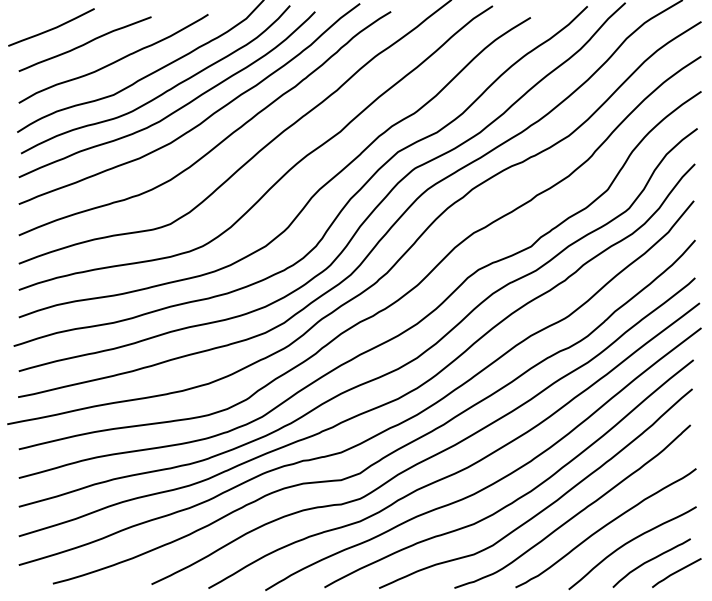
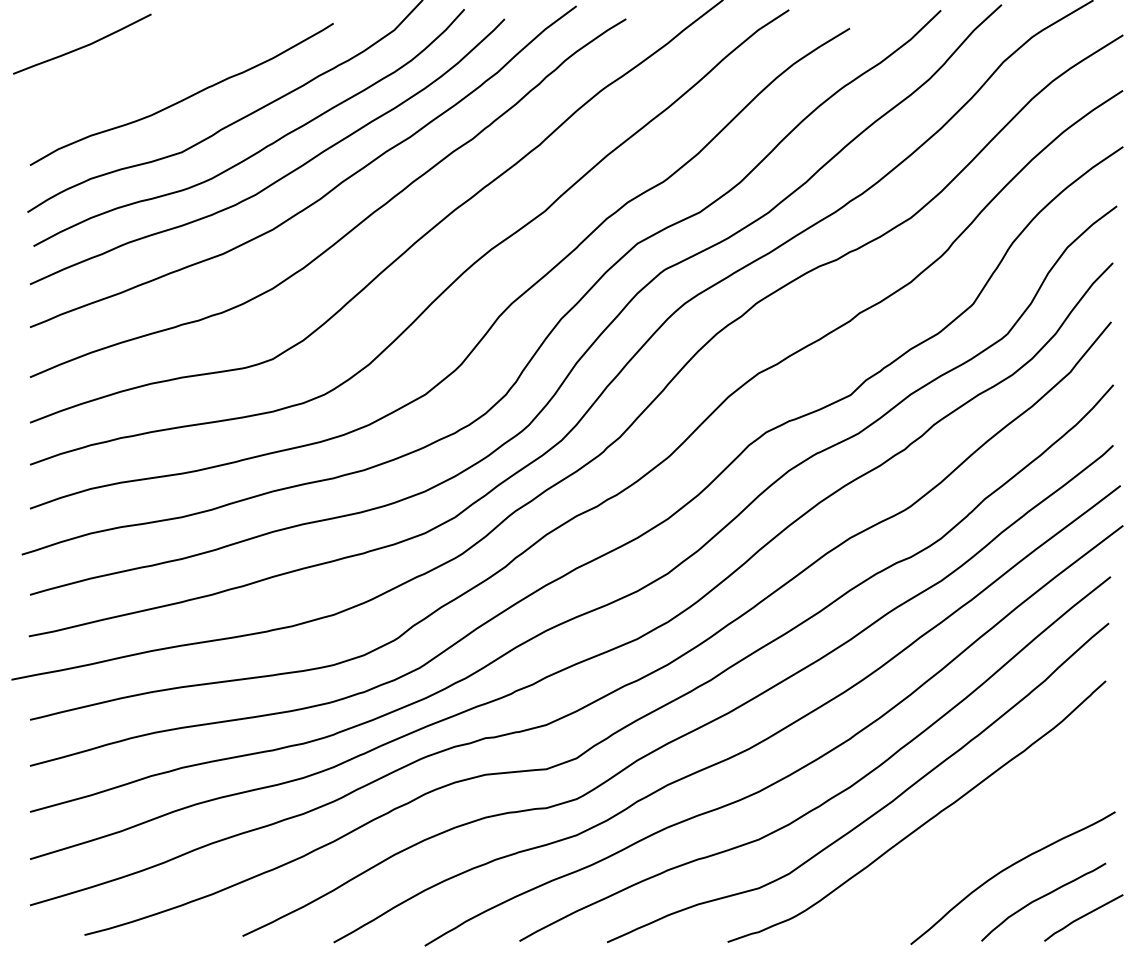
curve: (84, 43) -> (135, 69), removed
curve: (604, 527) -> (967, 845), removed

